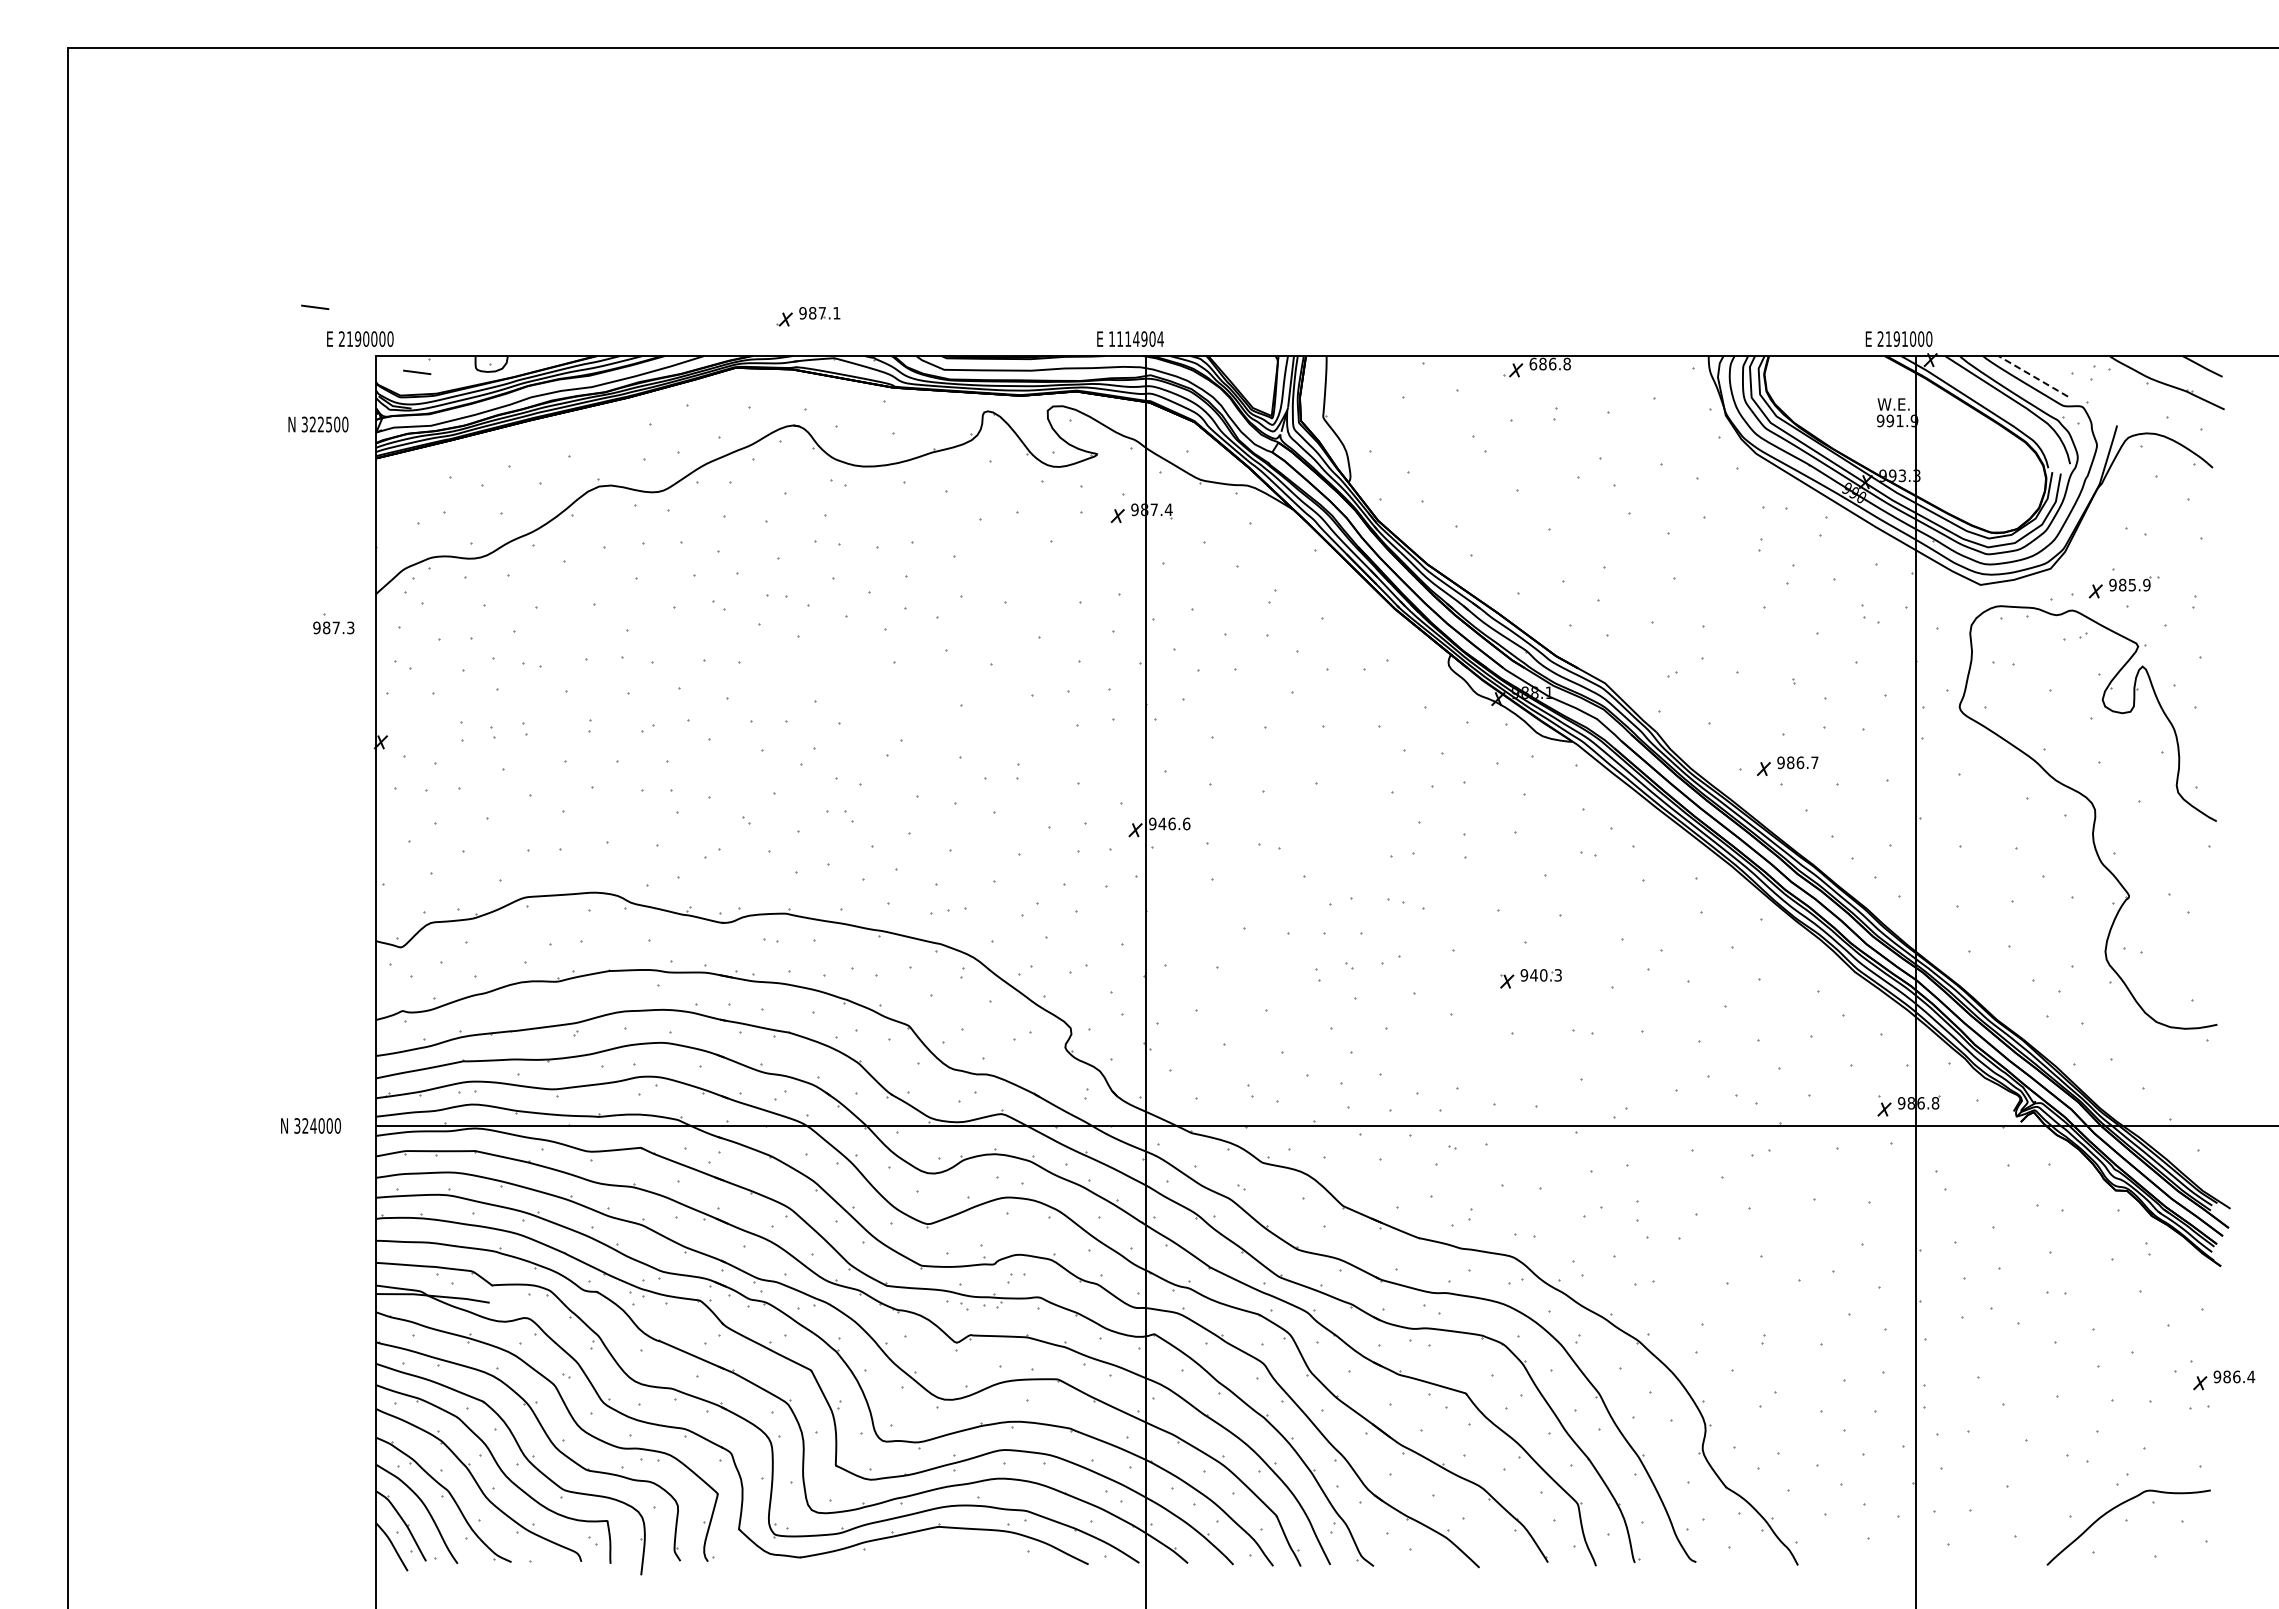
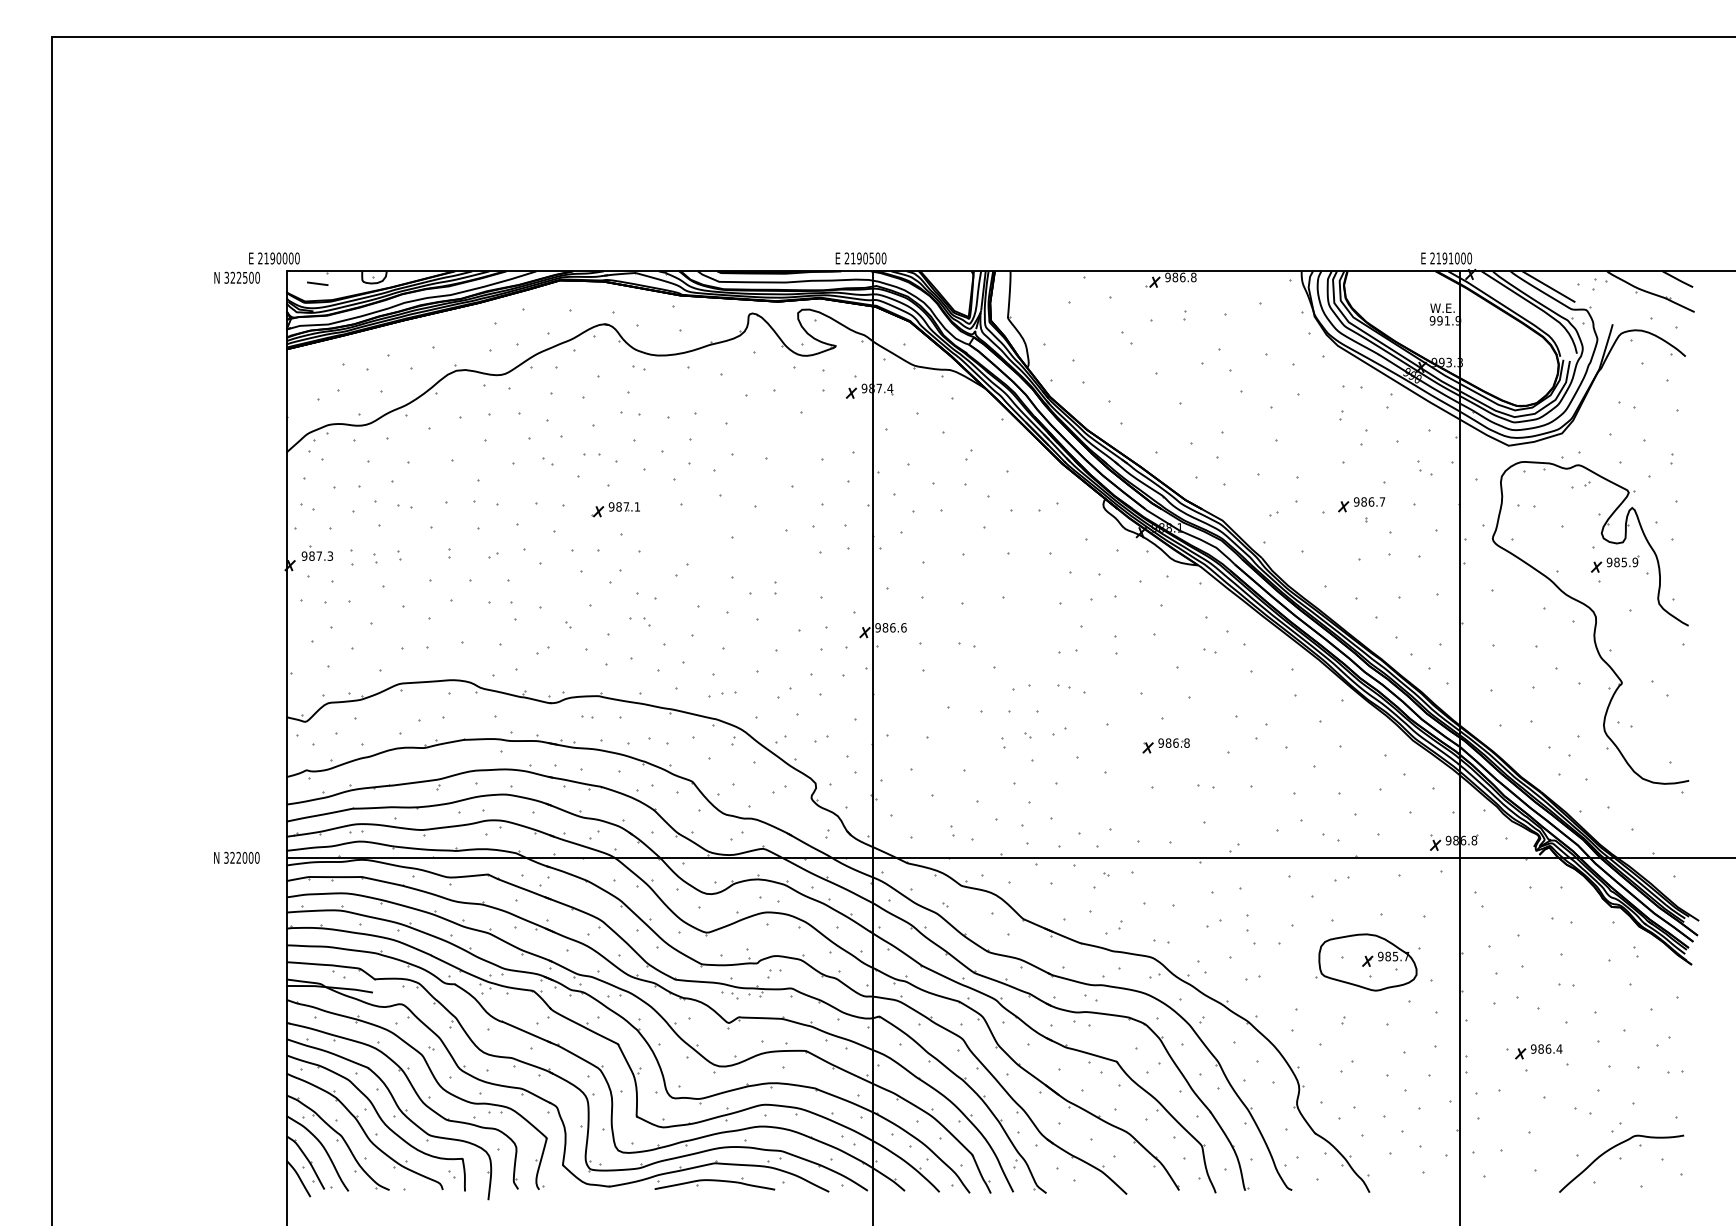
line: (315, 306) -> (240, 233), removed
part: (808, 316) -> (615, 509), moved
text: (1136, 339) -> (865, 258), 1114904 -> 2190500
text: (1533, 363) -> (1168, 277), 686.8 -> 986.8
line: (2032, 376) -> (1548, 286), dashed -> solid
text: (318, 424) -> (237, 277), moved
part: (2119, 587) -> (1614, 564), moved
part: (333, 623) -> (317, 552), moved
part: (1787, 765) -> (1361, 504), moved
text: (1162, 823) -> (885, 627), 946.6 -> 986.6
text: (1545, 975) -> (1177, 743), 940.3 -> 986.8
text: (313, 1125) -> (238, 857), 324000 -> 322000
part: (1795, 1263) -> (1367, 962), added
part: (2224, 1380) -> (1539, 1051), moved
part: (938, 1553) -> (714, 1183), added

